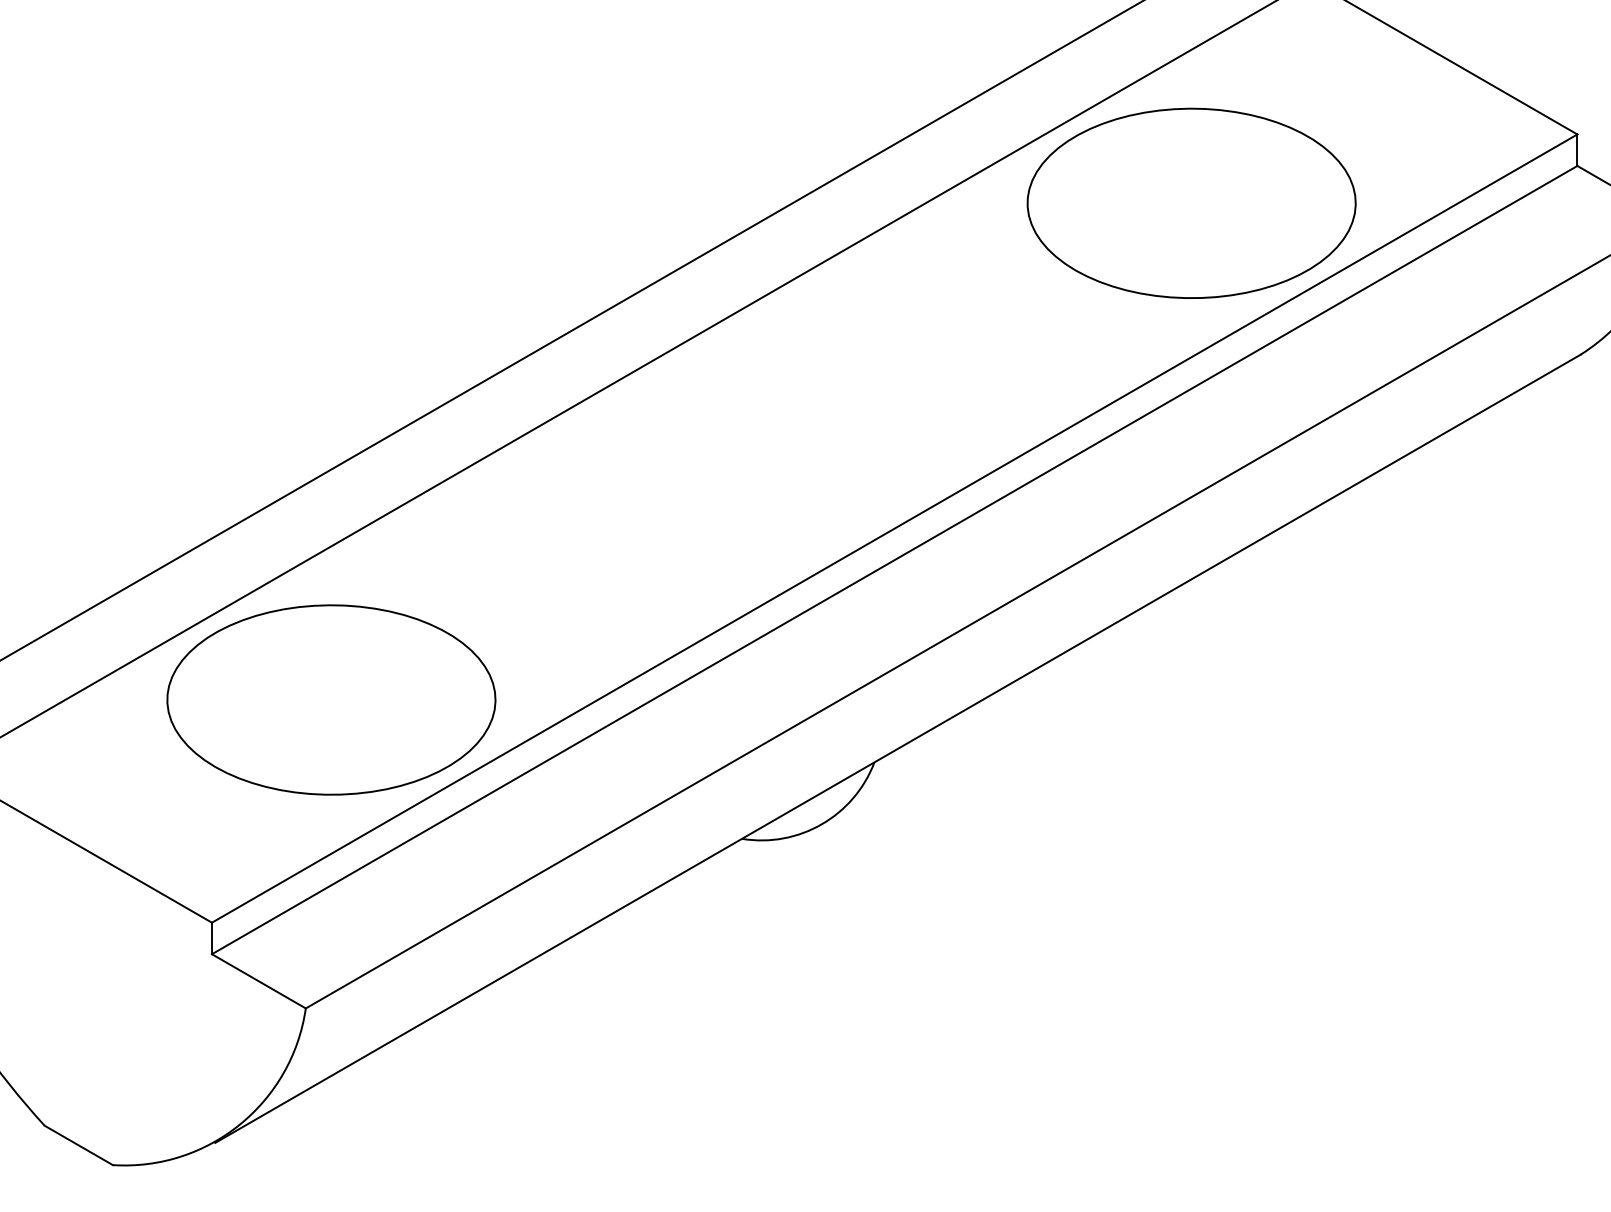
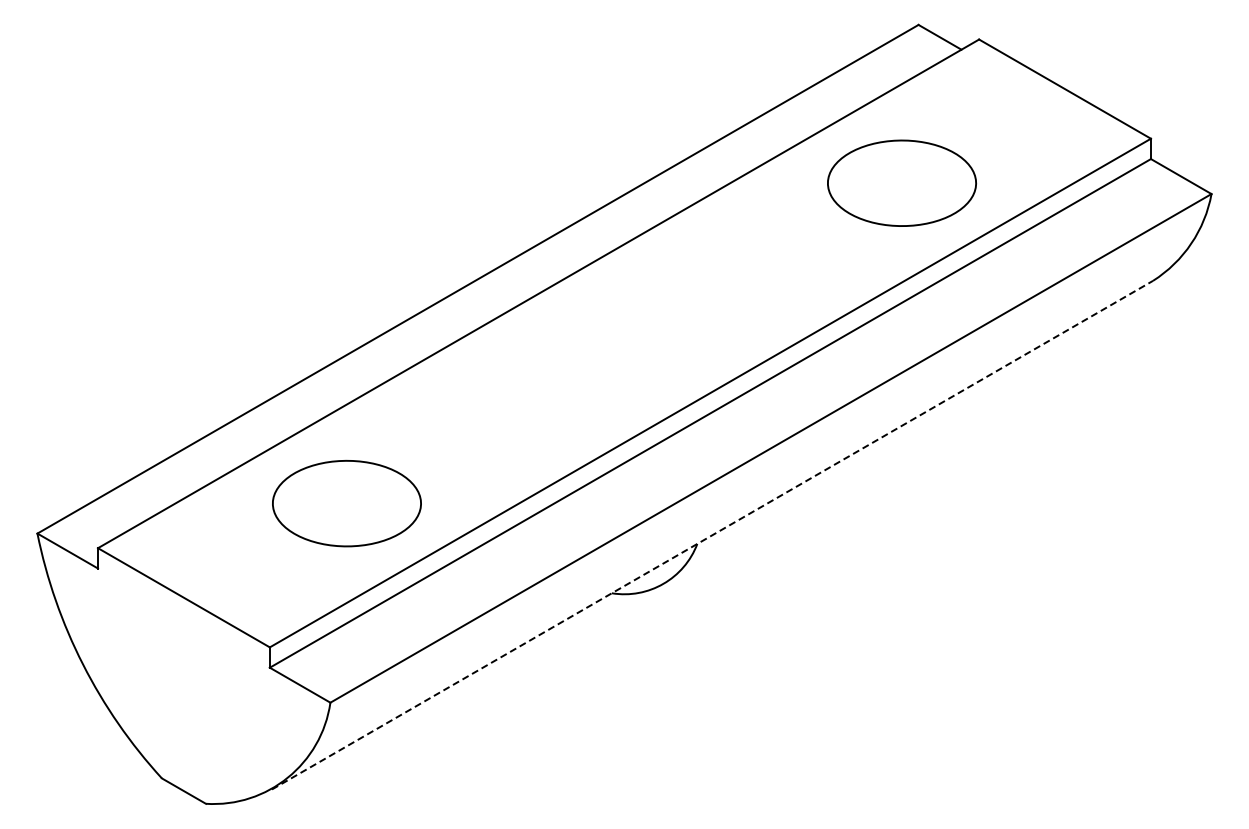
part: (1190, 203) -> (901, 183), size x0.7
part: (330, 699) -> (346, 503), size x0.7
line: (897, 749) -> (712, 535), solid -> dashed

